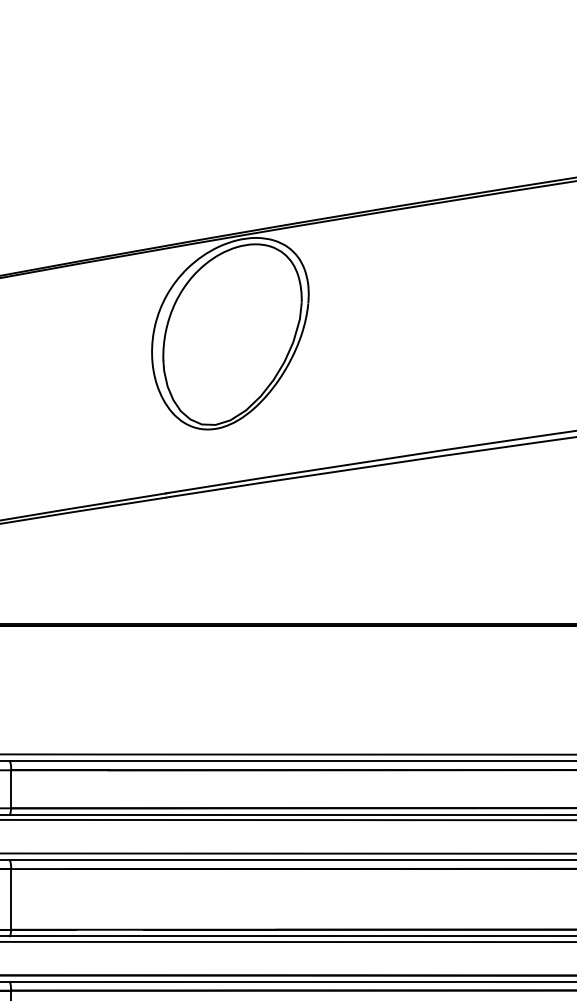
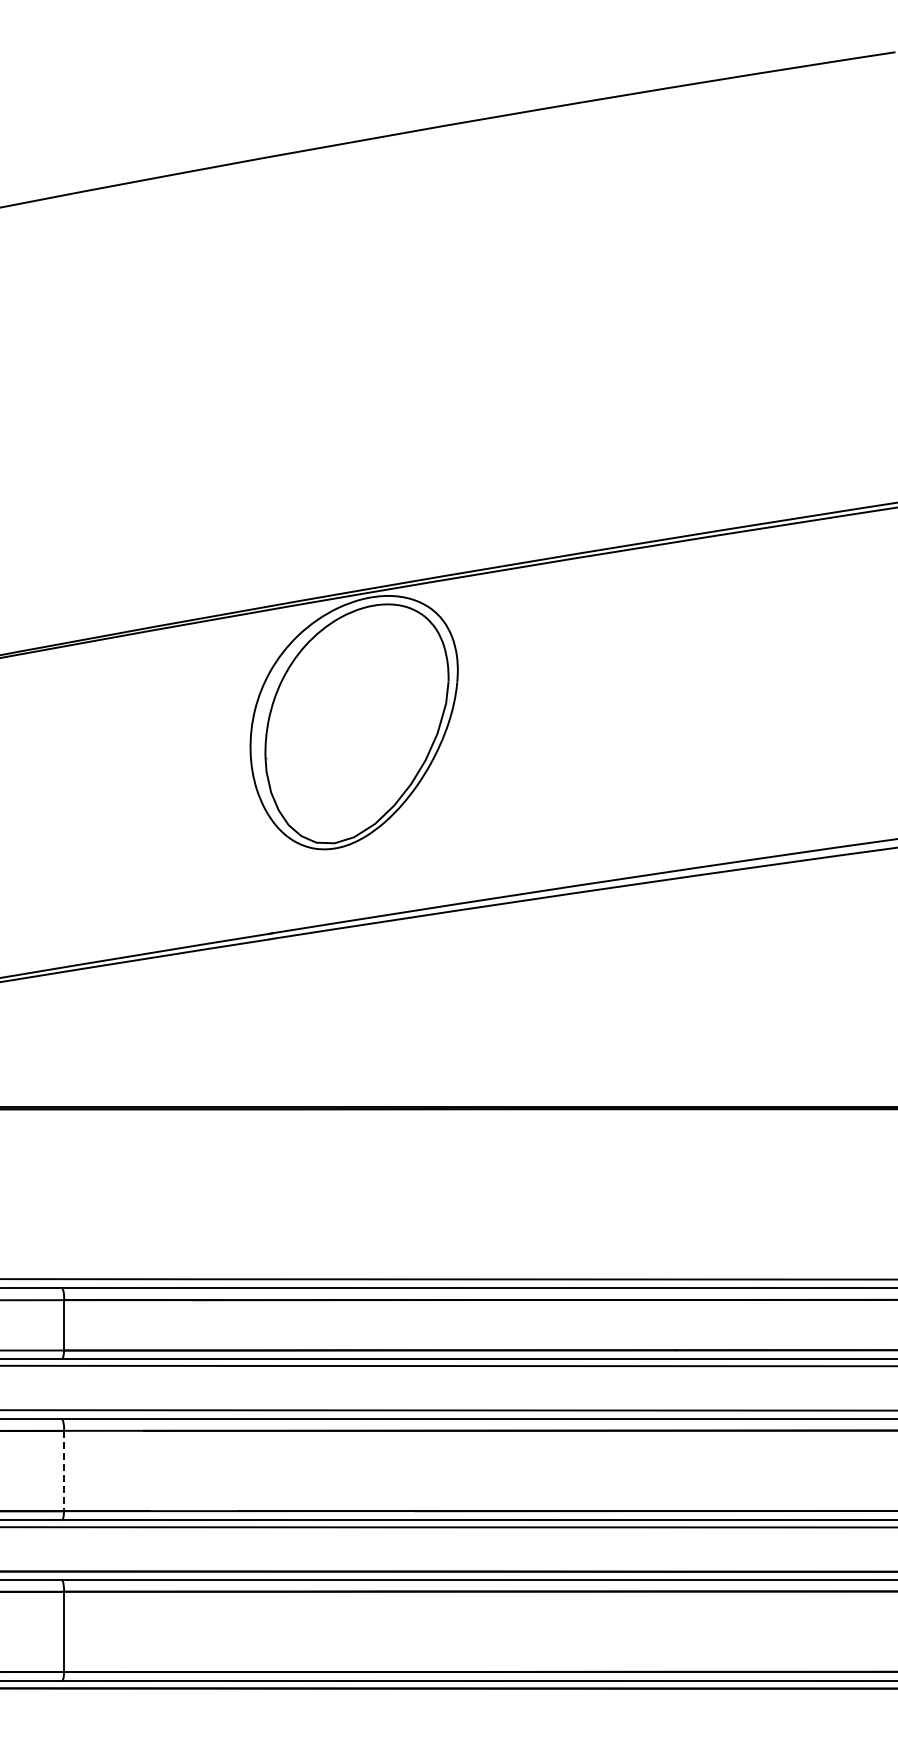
line: (10, 899) -> (63, 1471), solid -> dashed

